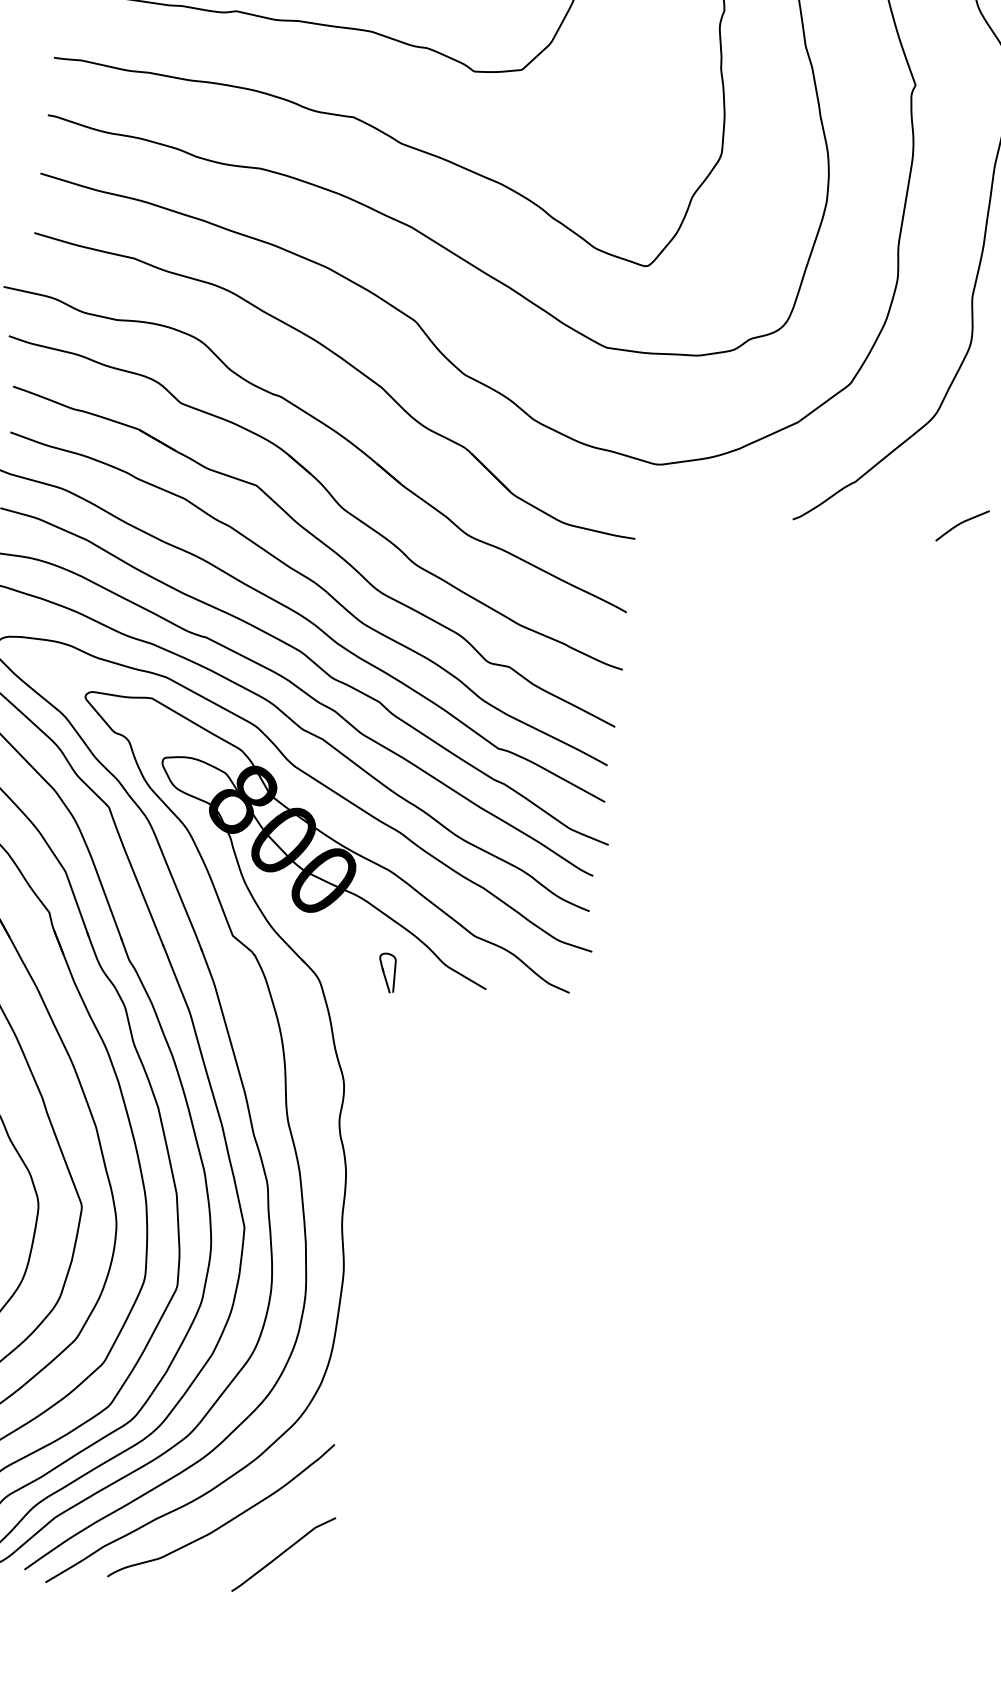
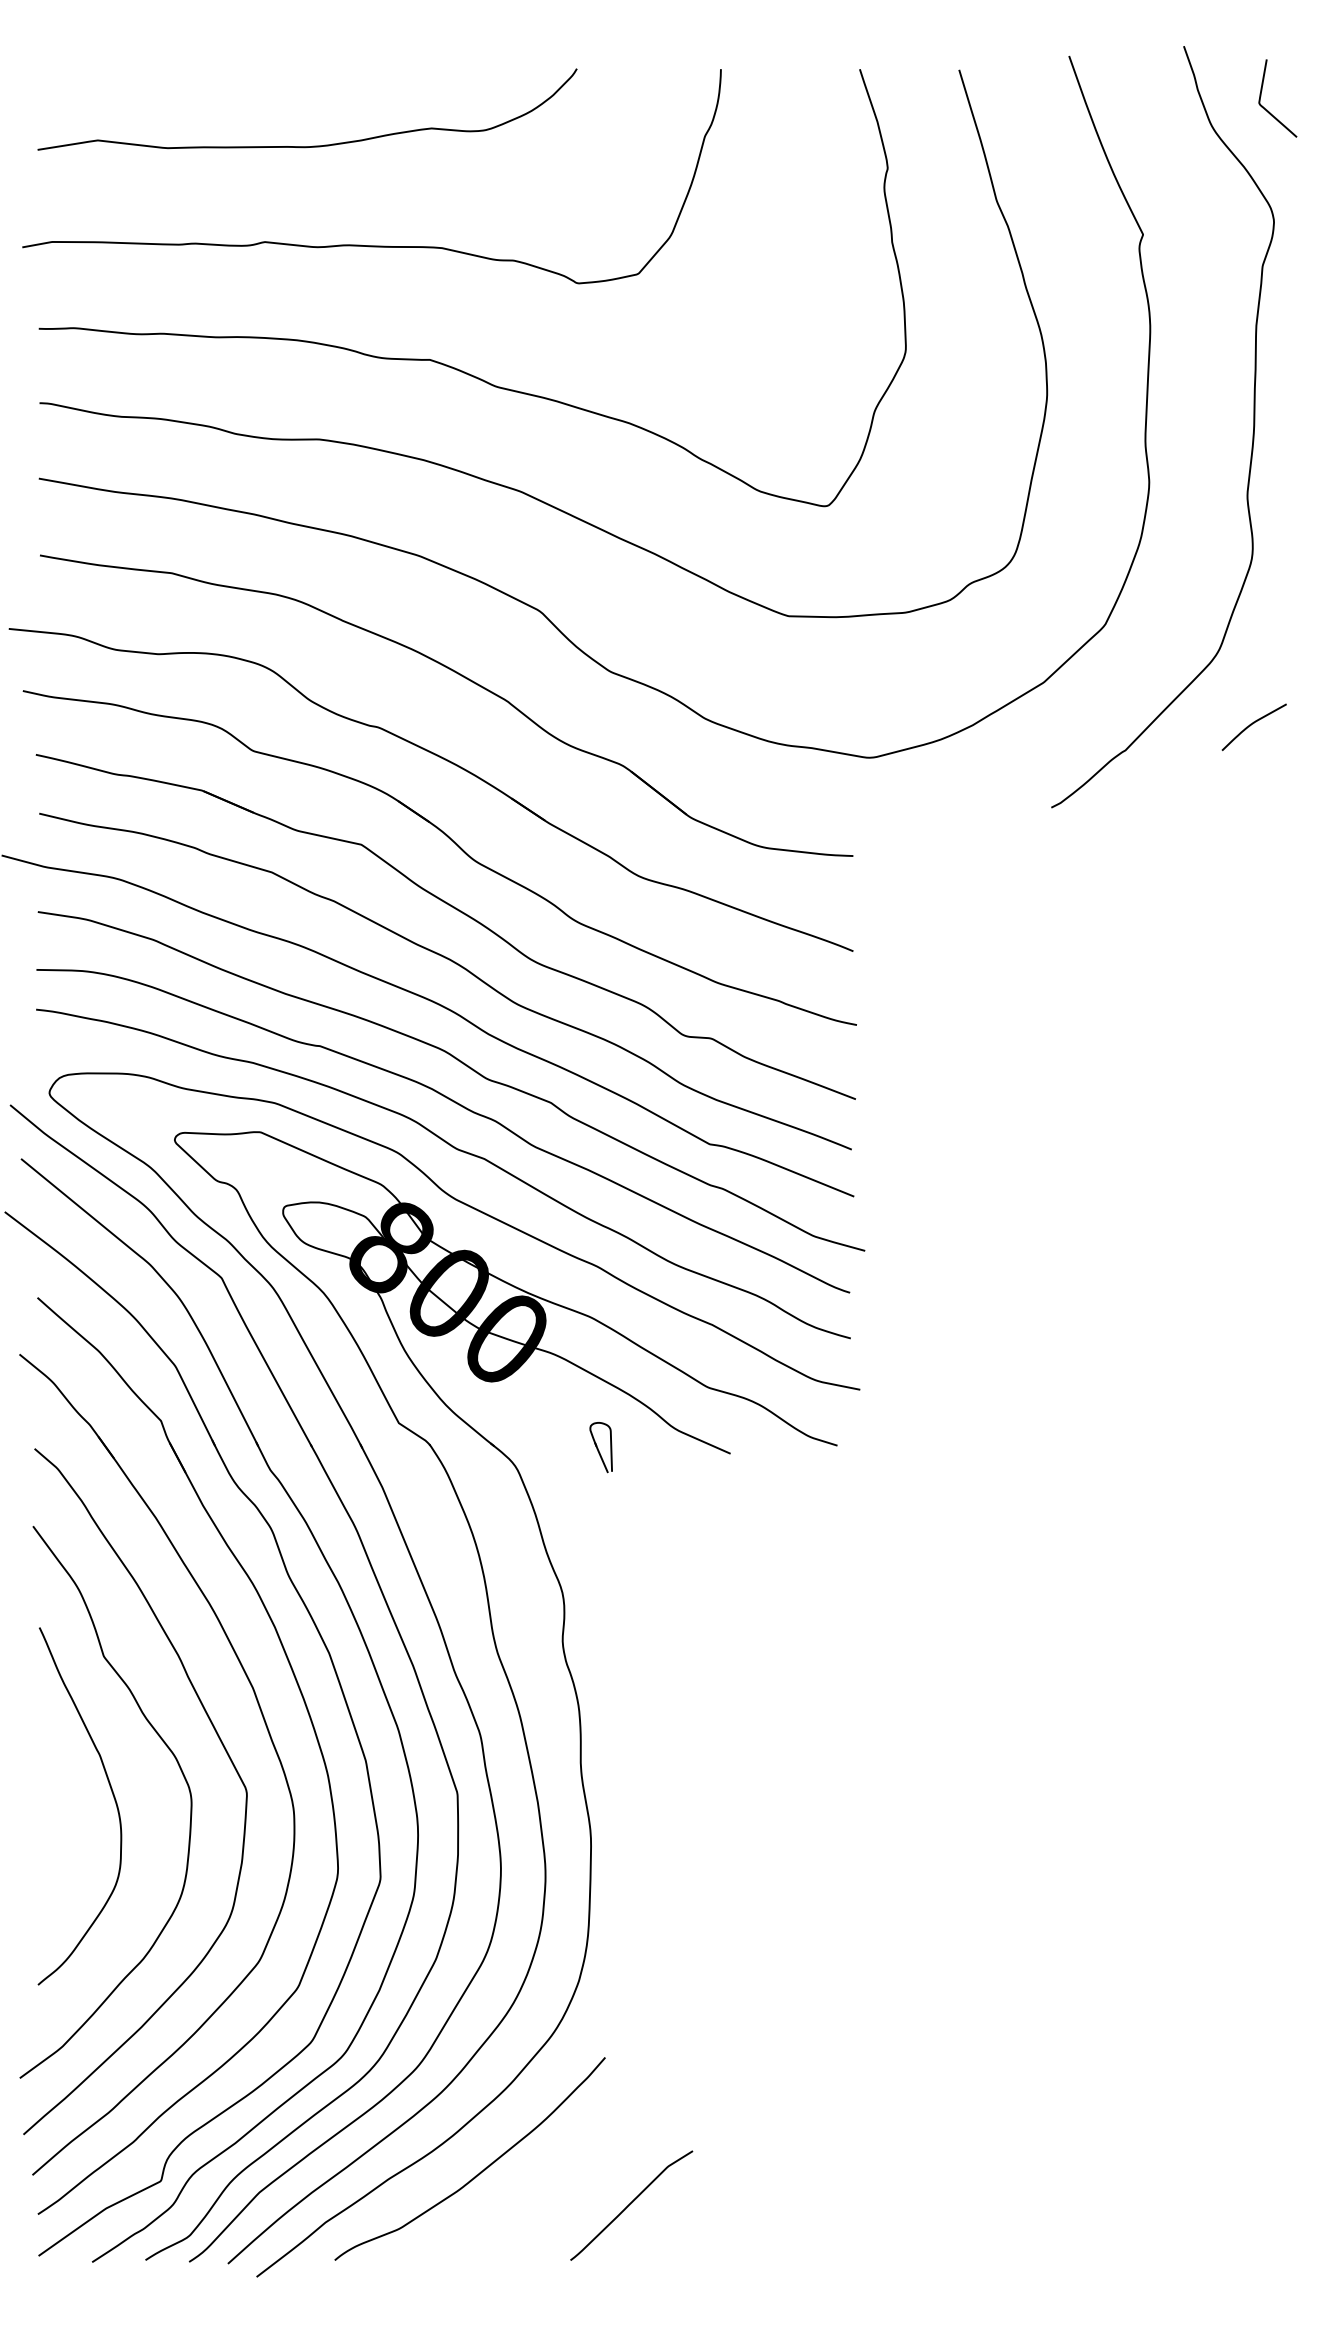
curve: (962, 523) -> (1253, 724), moved
curve: (282, 1553) -> (630, 2204), moved

